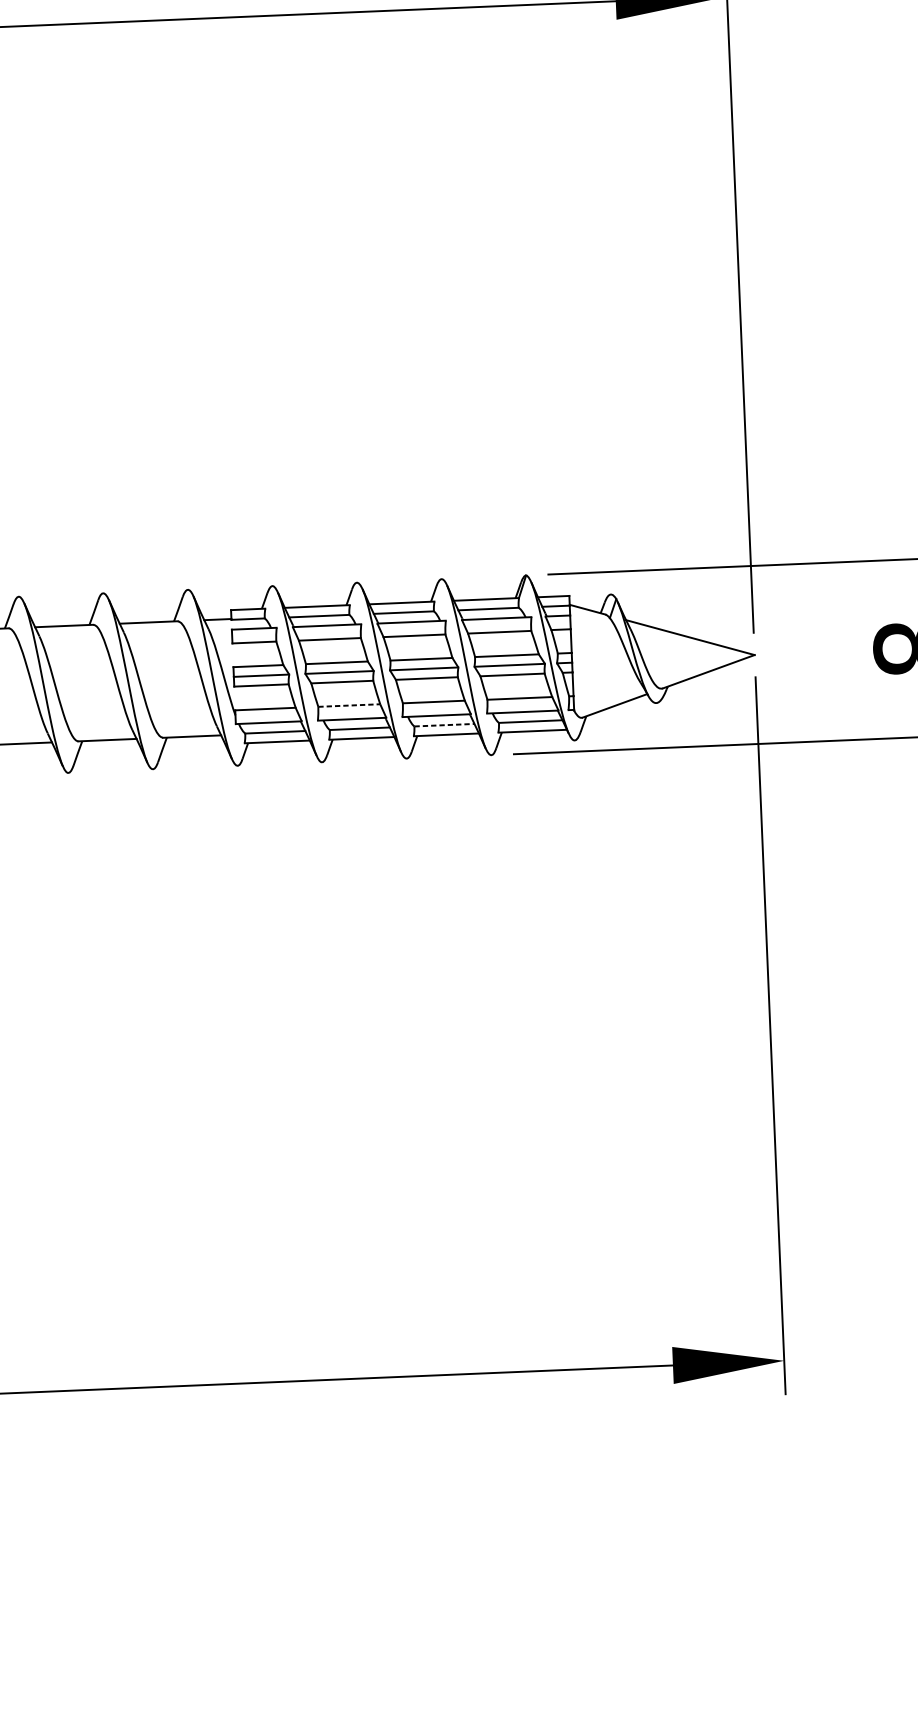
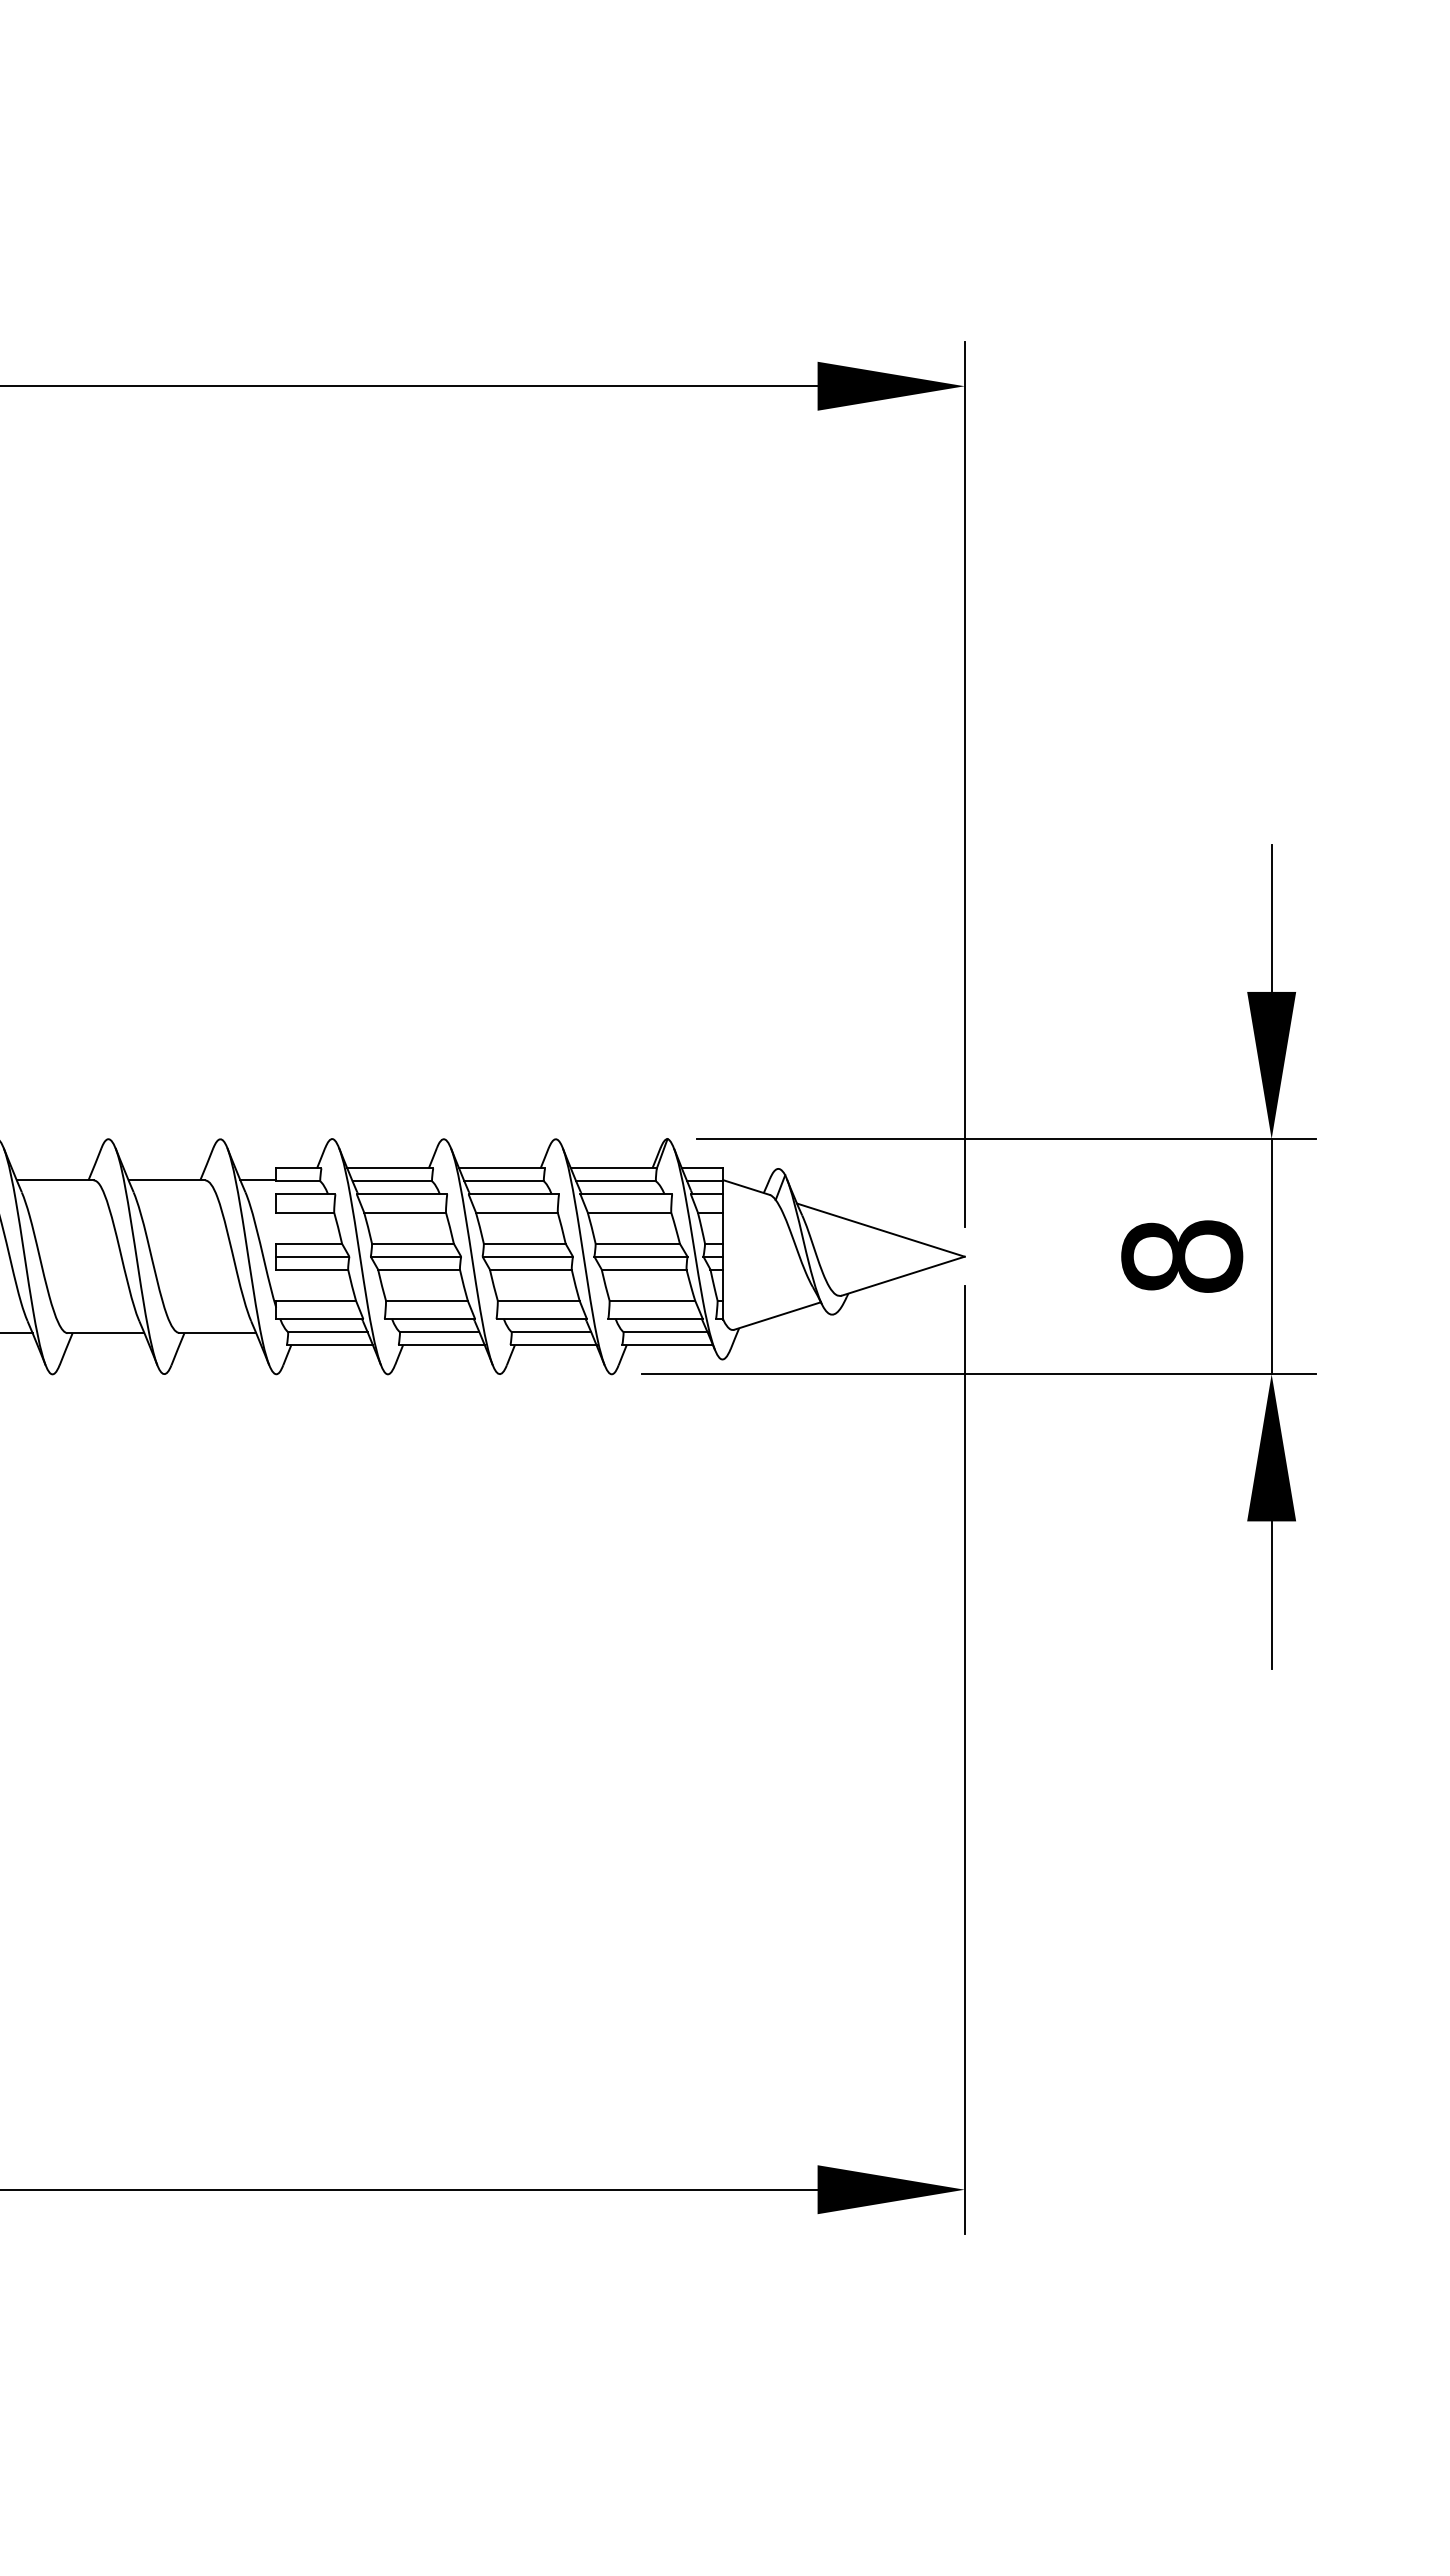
line: (348, 705) -> (426, 1300), dashed -> solid
line: (444, 725) -> (551, 1332), dashed -> solid

